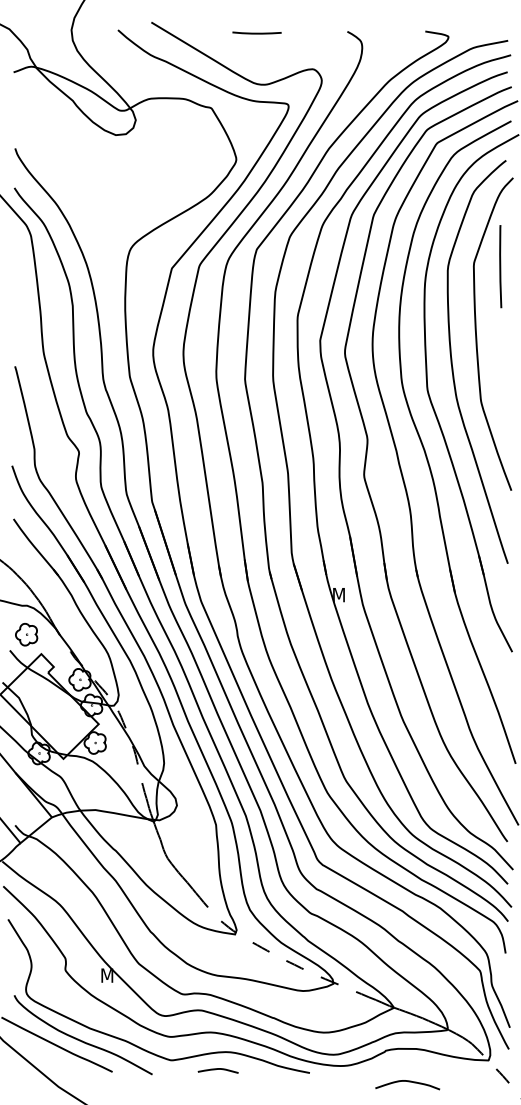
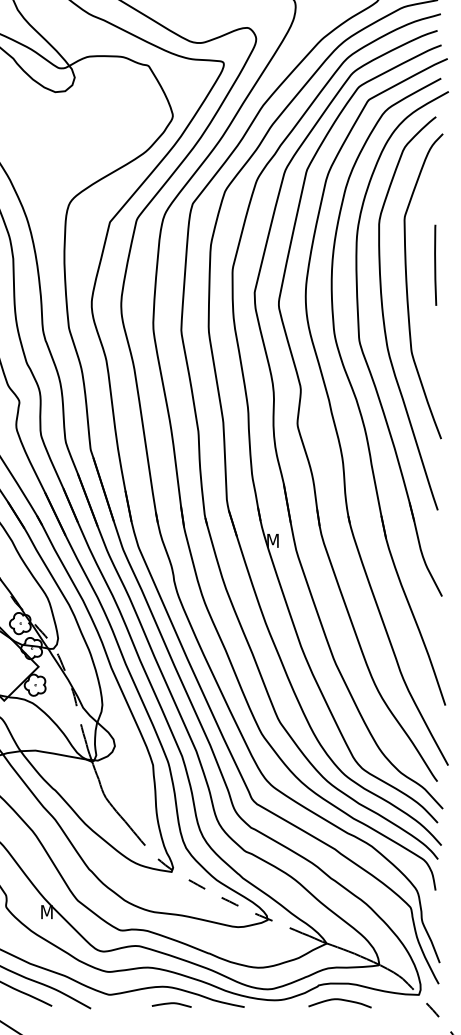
line: (500, 266) -> (435, 265), moved
curve: (217, 1069) -> (171, 1003), moved
curve: (408, 1082) -> (340, 1000), moved

